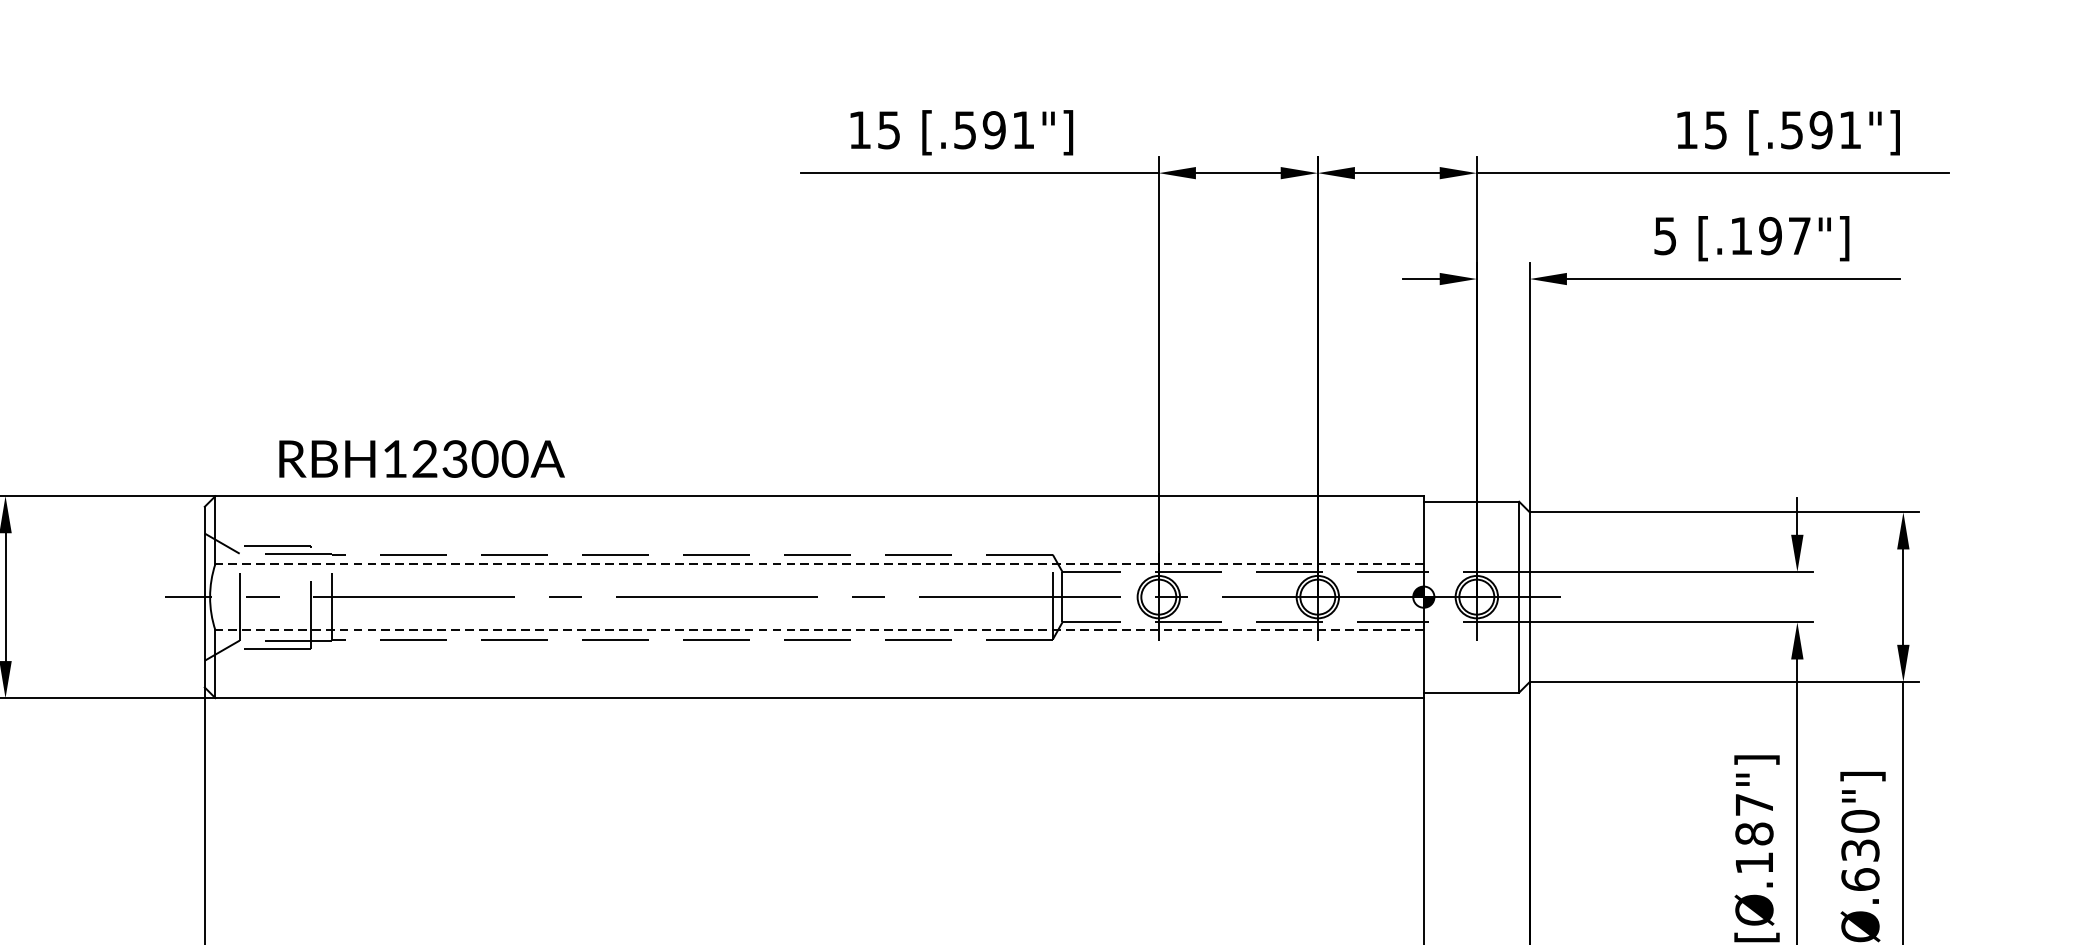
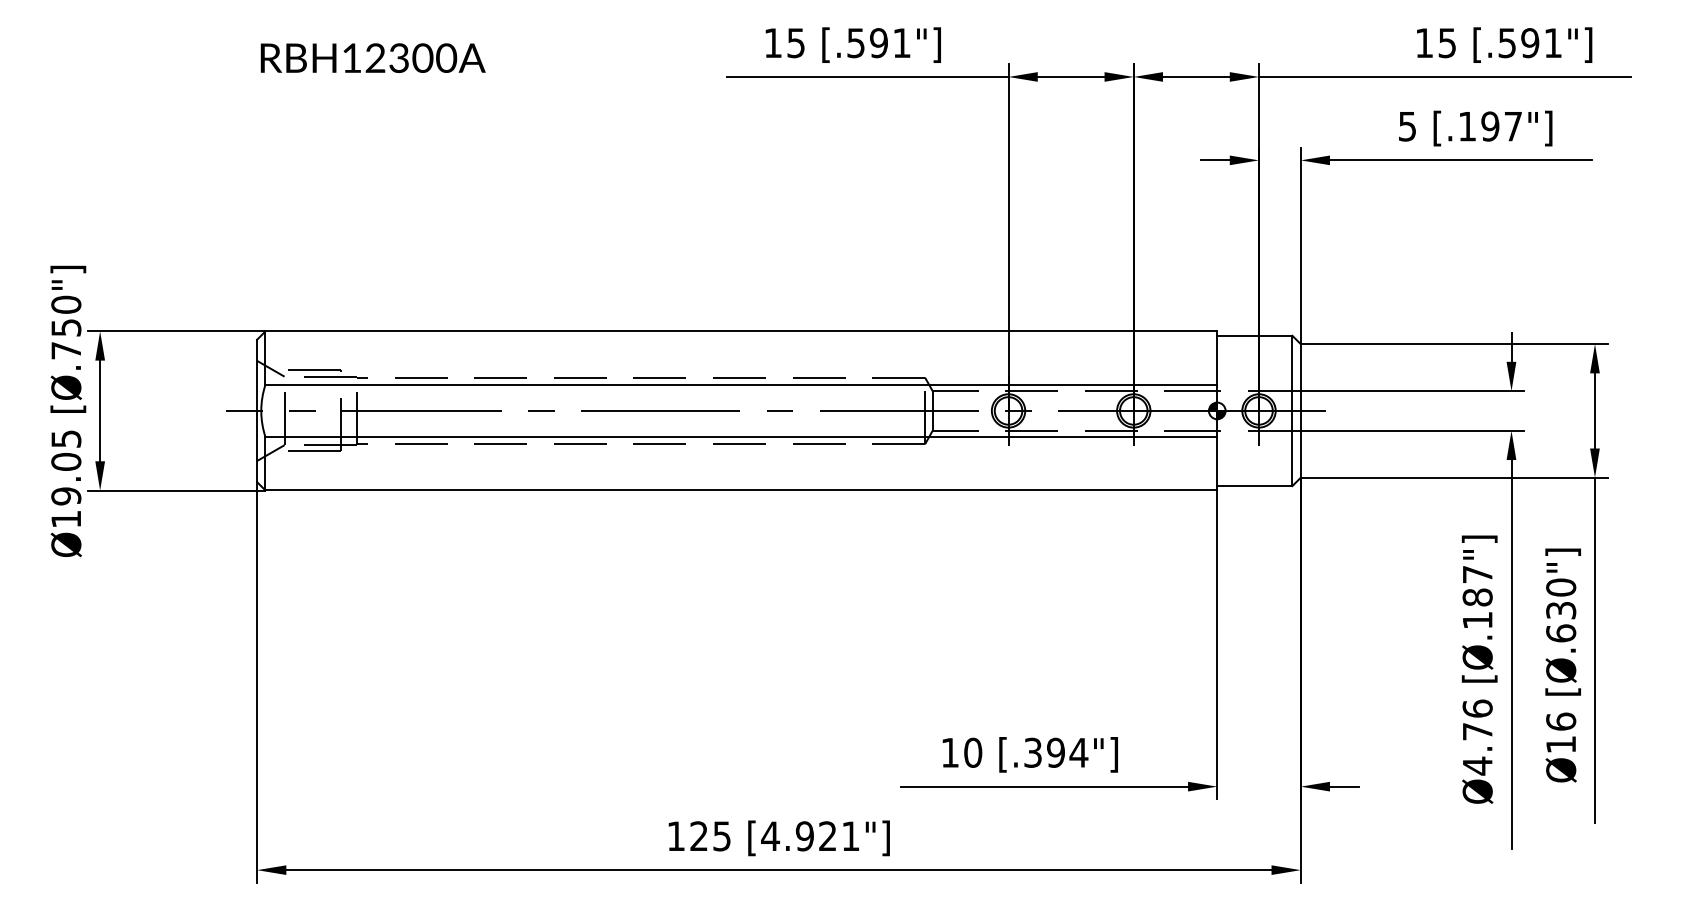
text: (421, 458) -> (372, 57), moved
line: (819, 563) -> (741, 384), dashed -> solid
line: (819, 629) -> (741, 436), dashed -> solid

